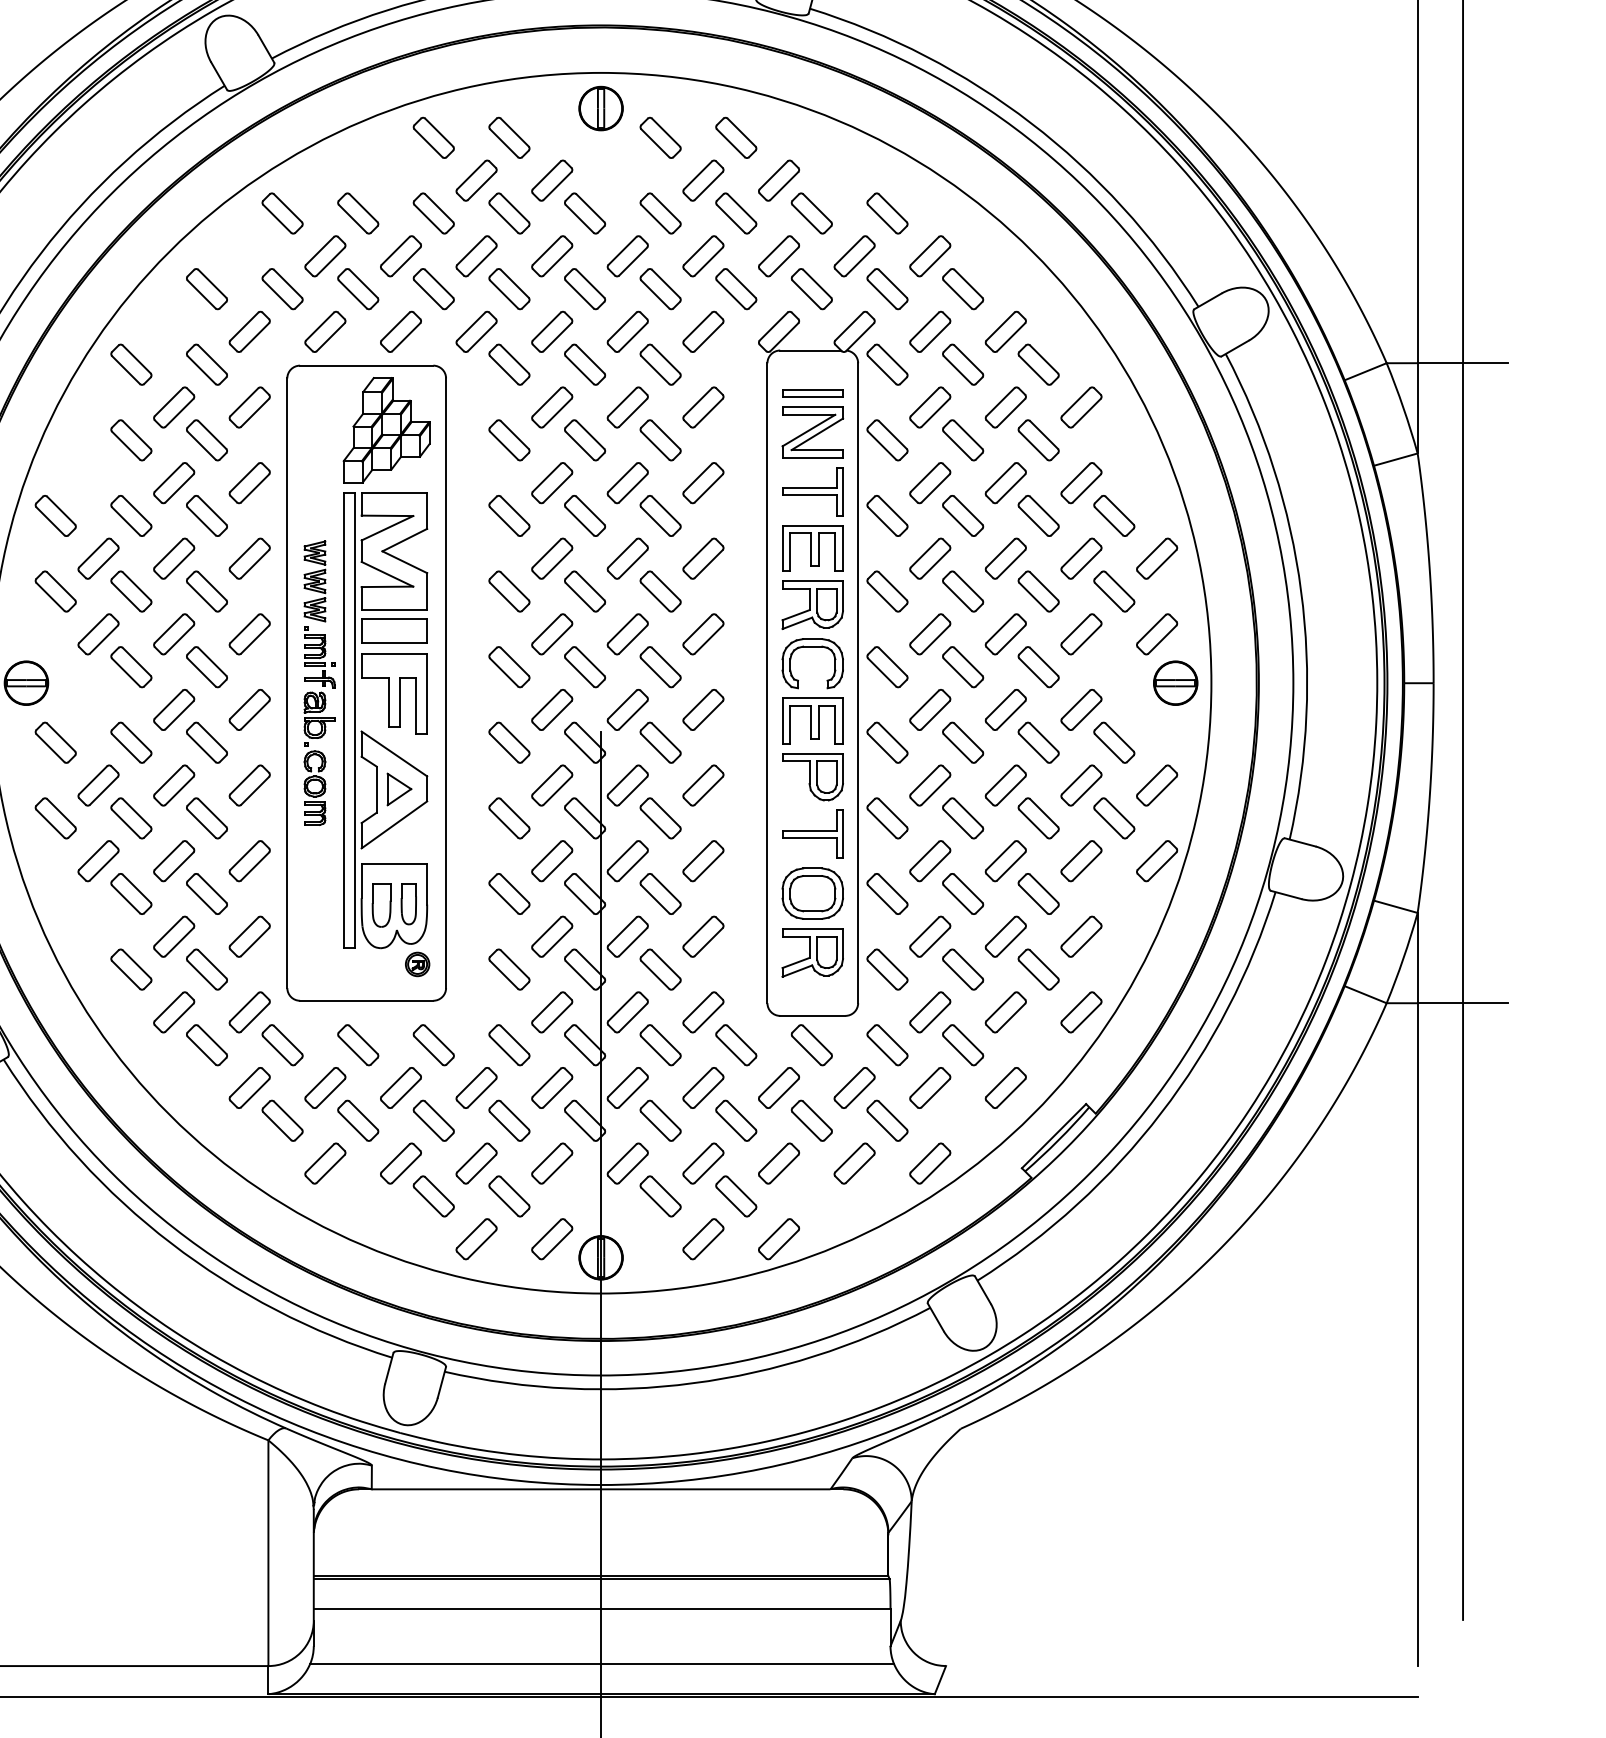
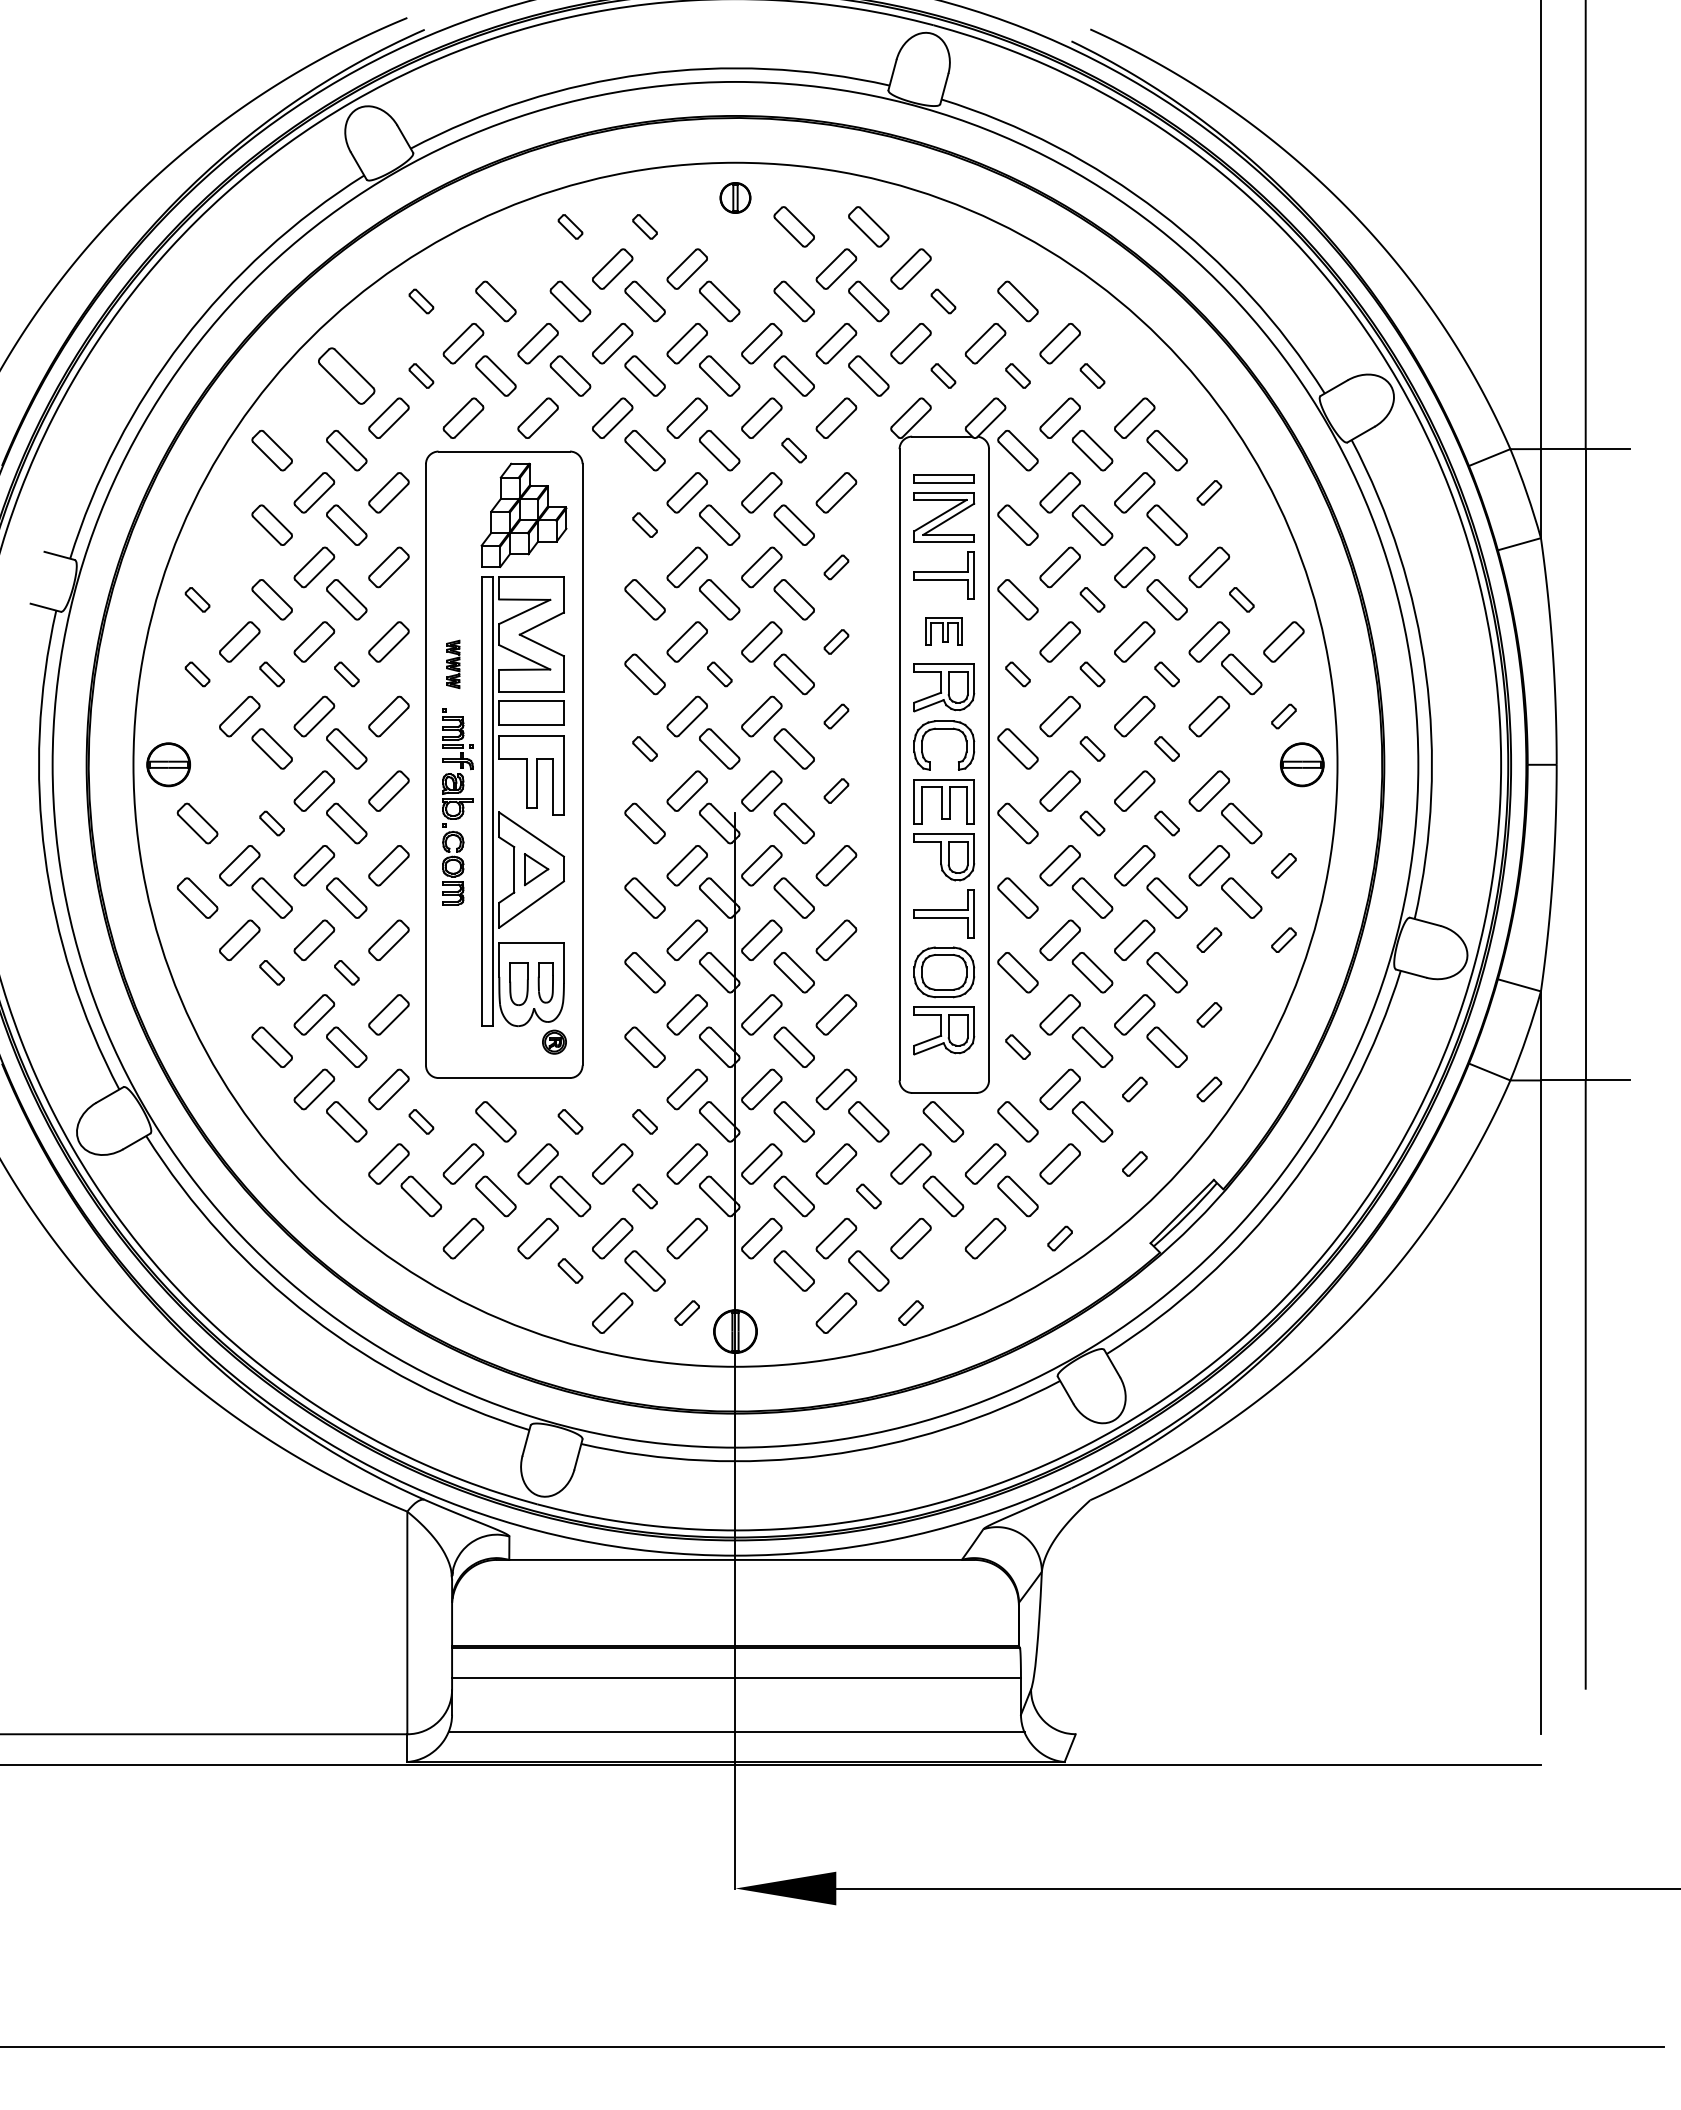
part: (601, 108) -> (735, 197), size x0.7
part: (433, 137) -> (570, 226), size x0.6
part: (508, 137) -> (644, 226), size x0.6
part: (282, 213) -> (421, 301), size x0.6
part: (811, 213) -> (943, 301), size x0.6
part: (206, 288) -> (346, 375), size x1.4
part: (282, 288) -> (421, 375), size x0.6
part: (811, 288) -> (943, 375), size x0.6
part: (886, 288) -> (1017, 375), size x0.6
part: (963, 288) -> (1092, 375), size x0.6
part: (659, 364) -> (793, 450), size x0.6
part: (1081, 407) -> (1209, 492), size x0.6
part: (508, 439) -> (644, 524), size x0.6
part: (703, 483) -> (836, 567), size x0.6
part: (55, 515) -> (197, 599), size x0.6
part: (963, 515) -> (1092, 599), size x0.6
part: (1114, 515) -> (1241, 599), size x0.6
part: (811, 548) -> (943, 631), size x0.6
part: (703, 558) -> (836, 641), size x0.6
part: (315, 581) -> (453, 664), size x0.6
part: (55, 591) -> (197, 674), size x0.6
part: (130, 591) -> (271, 674), size x0.6
part: (206, 591) -> (346, 674), size x0.6
part: (584, 591) -> (719, 674), size x0.6
part: (886, 591) -> (1017, 674), size x0.6
part: (963, 591) -> (1092, 674), size x0.6
part: (1038, 591) -> (1166, 674), size x0.6
part: (703, 634) -> (836, 716), size x0.6
part: (1156, 634) -> (1283, 716), size x0.6
part: (508, 666) -> (644, 748), size x0.6
part: (963, 666) -> (1092, 748), size x0.6
part: (1038, 666) -> (1166, 748), size x0.6
part: (703, 709) -> (836, 790), size x0.6
part: (130, 742) -> (271, 823), size x0.6
part: (963, 742) -> (1092, 823), size x0.6
part: (1038, 742) -> (1166, 823), size x0.6
part: (1156, 785) -> (1283, 865), size x0.6
part: (1081, 860) -> (1209, 939), size x0.6
part: (1156, 860) -> (1283, 939), size x0.6
part: (130, 893) -> (271, 972), size x0.6
part: (206, 893) -> (346, 972), size x0.6
part: (1081, 936) -> (1209, 1014), size x0.6
part: (886, 968) -> (1017, 1046), size x0.6
part: (1005, 1012) -> (1134, 1089), size x0.6
part: (1081, 1012) -> (1209, 1089), size x0.6
part: (282, 1044) -> (421, 1121), size x0.6
part: (433, 1044) -> (570, 1121), size x0.6
part: (508, 1044) -> (644, 1121), size x0.6
part: (1005, 1087) -> (1134, 1163), size x0.6
part: (508, 1120) -> (644, 1196), size x0.6
part: (735, 1120) -> (868, 1196), size x0.6
part: (929, 1163) -> (1059, 1238), size x0.6
part: (433, 1195) -> (570, 1270), size x0.6
part: (551, 1238) -> (686, 1312), size x0.6
part: (778, 1238) -> (910, 1312), size x0.6

